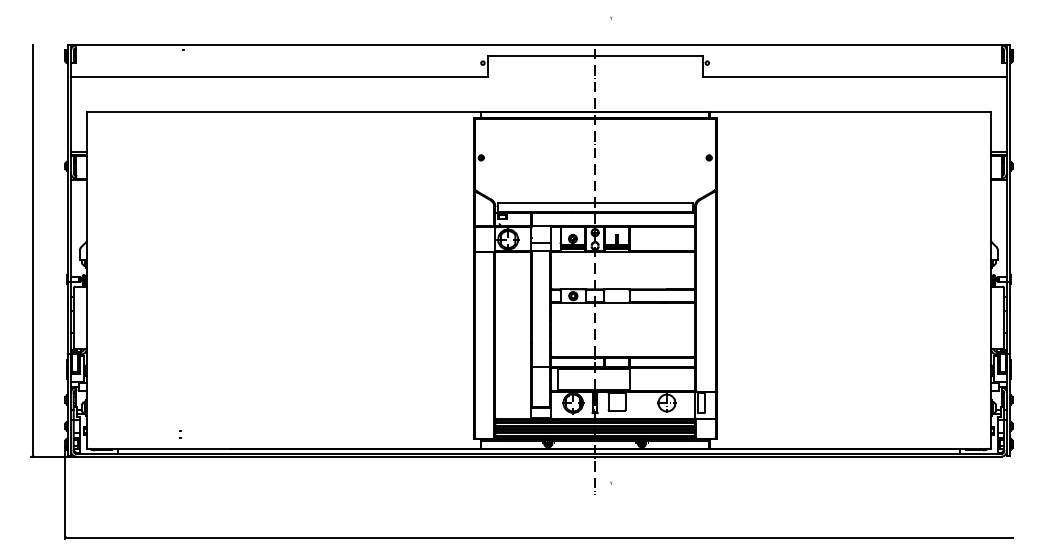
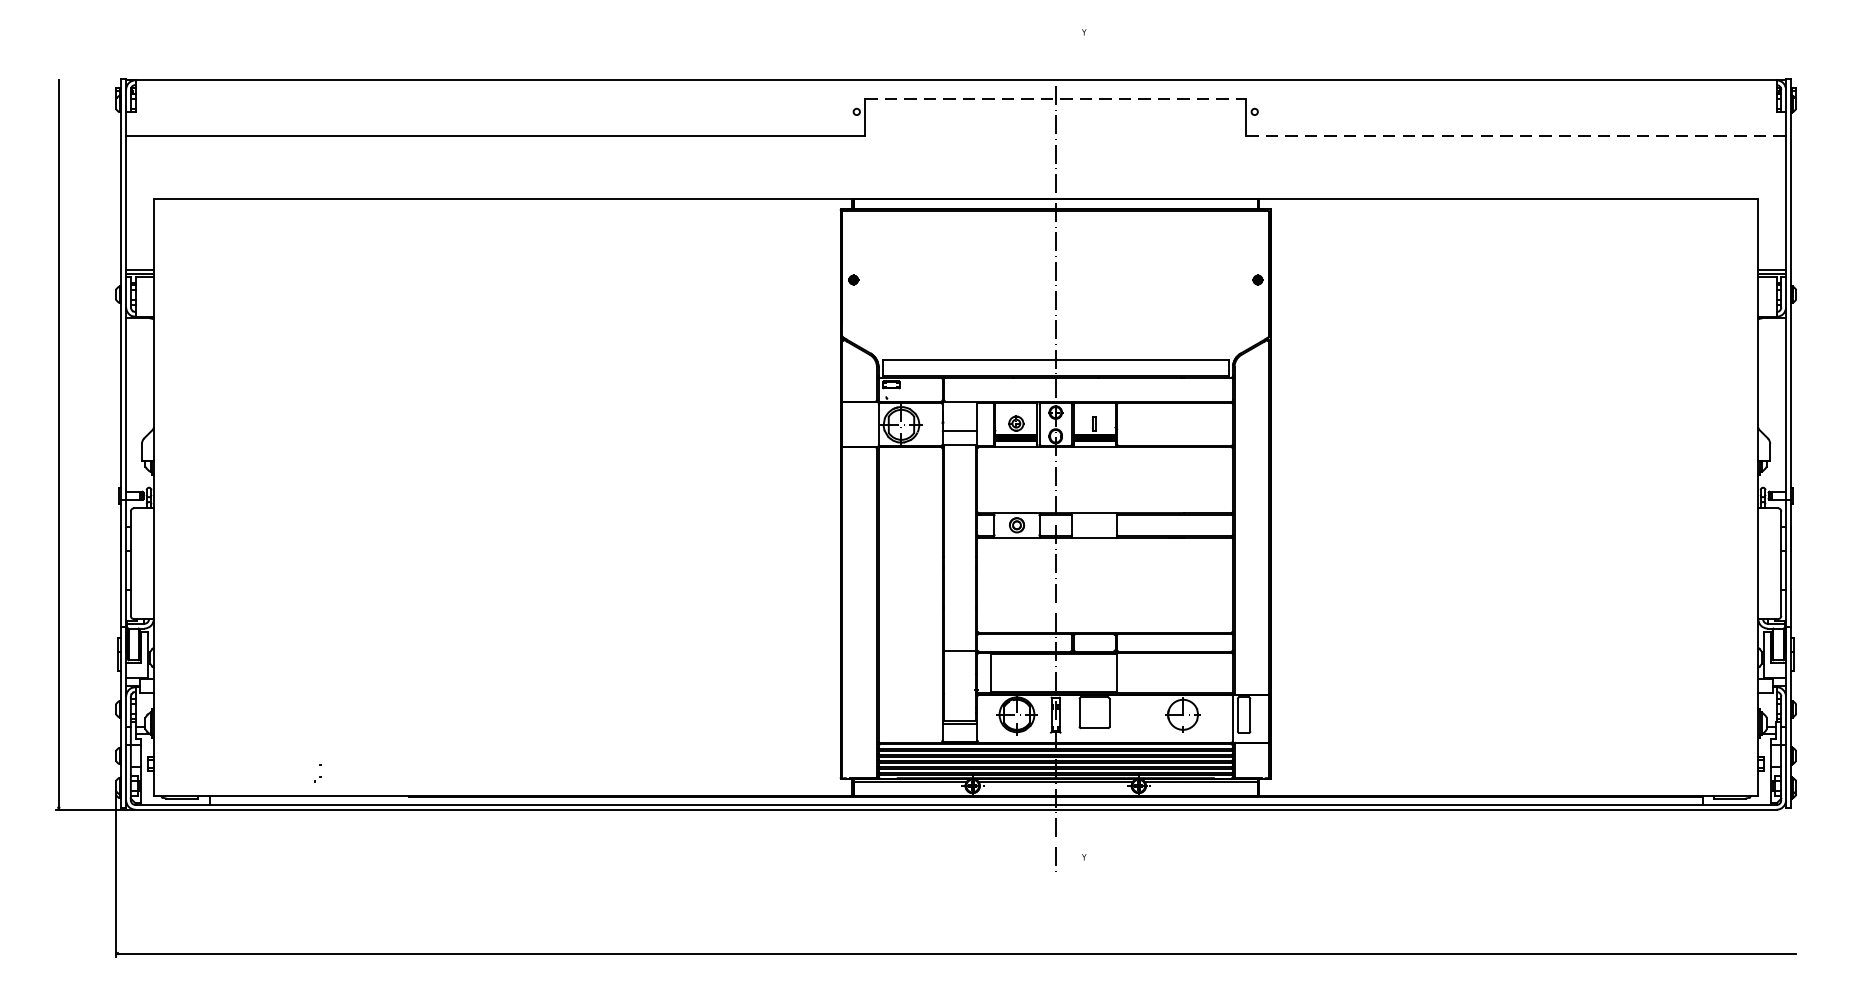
line: (595, 56) -> (1056, 100), solid -> dashed
line: (852, 76) -> (1512, 135), solid -> dashed

